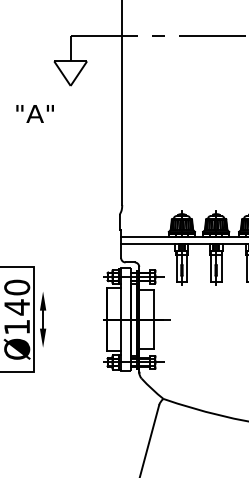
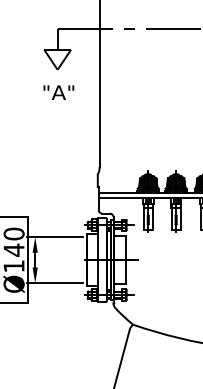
text: (34, 113) -> (58, 92), moved
line: (67, 291) -> (55, 237), added
line: (67, 347) -> (55, 282), added

